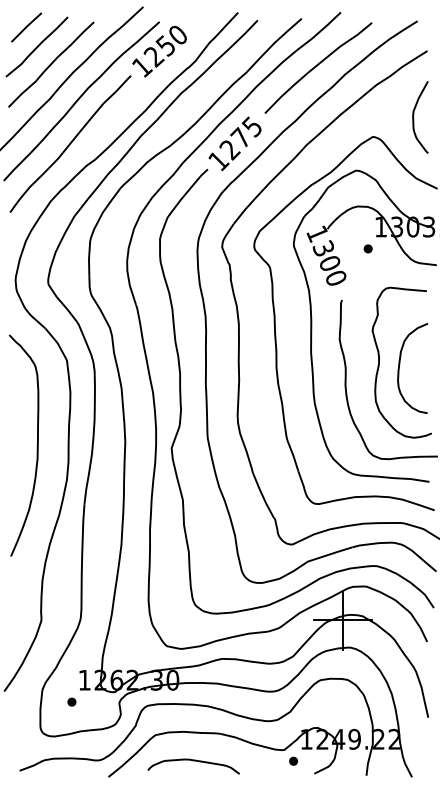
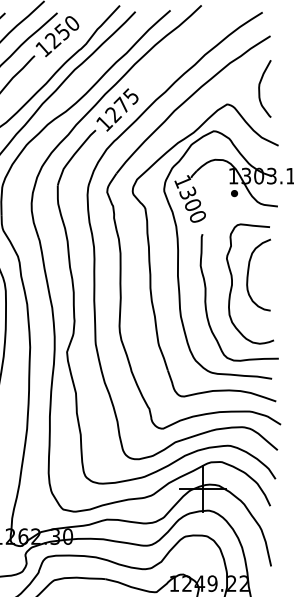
curve: (317, 66) -> (183, 48), removed
part: (367, 248) -> (233, 193), moved
curve: (400, 364) -> (249, 271), moved

